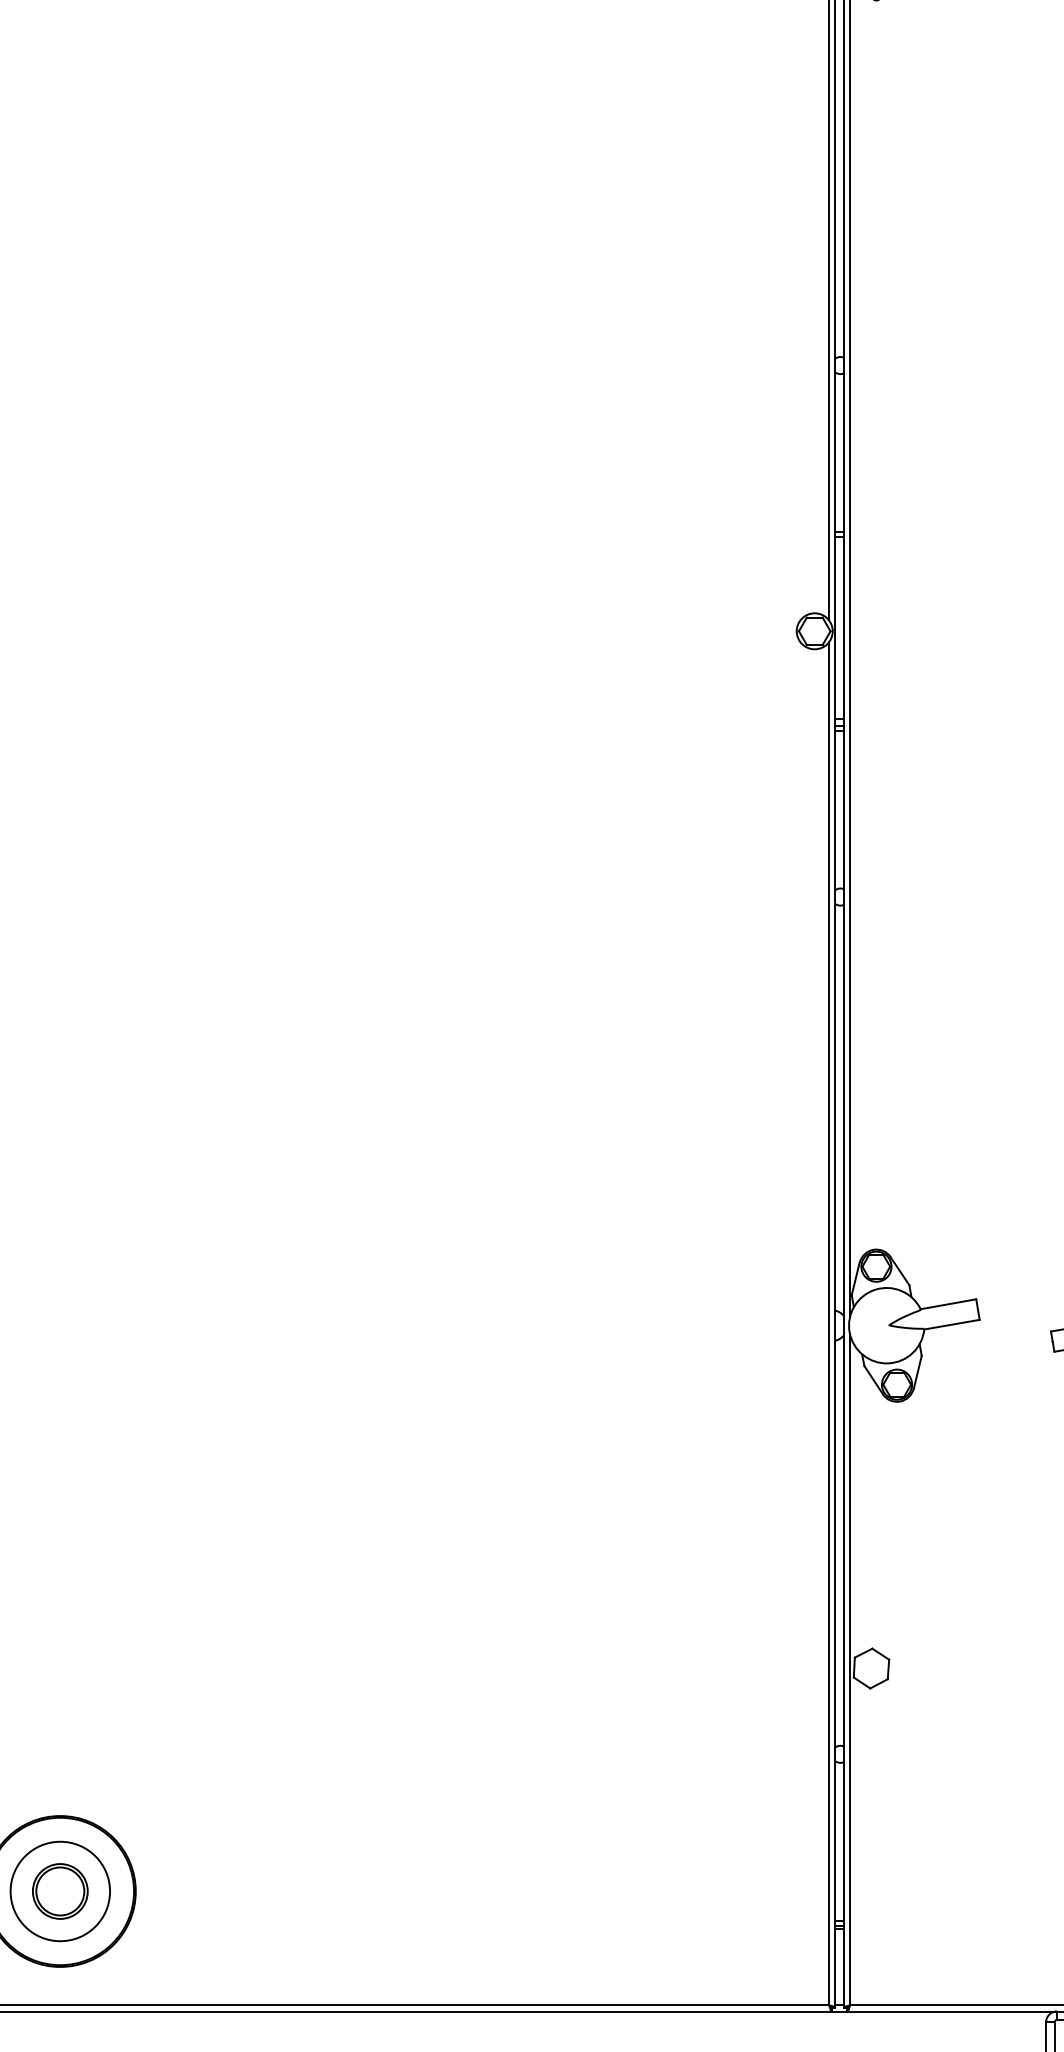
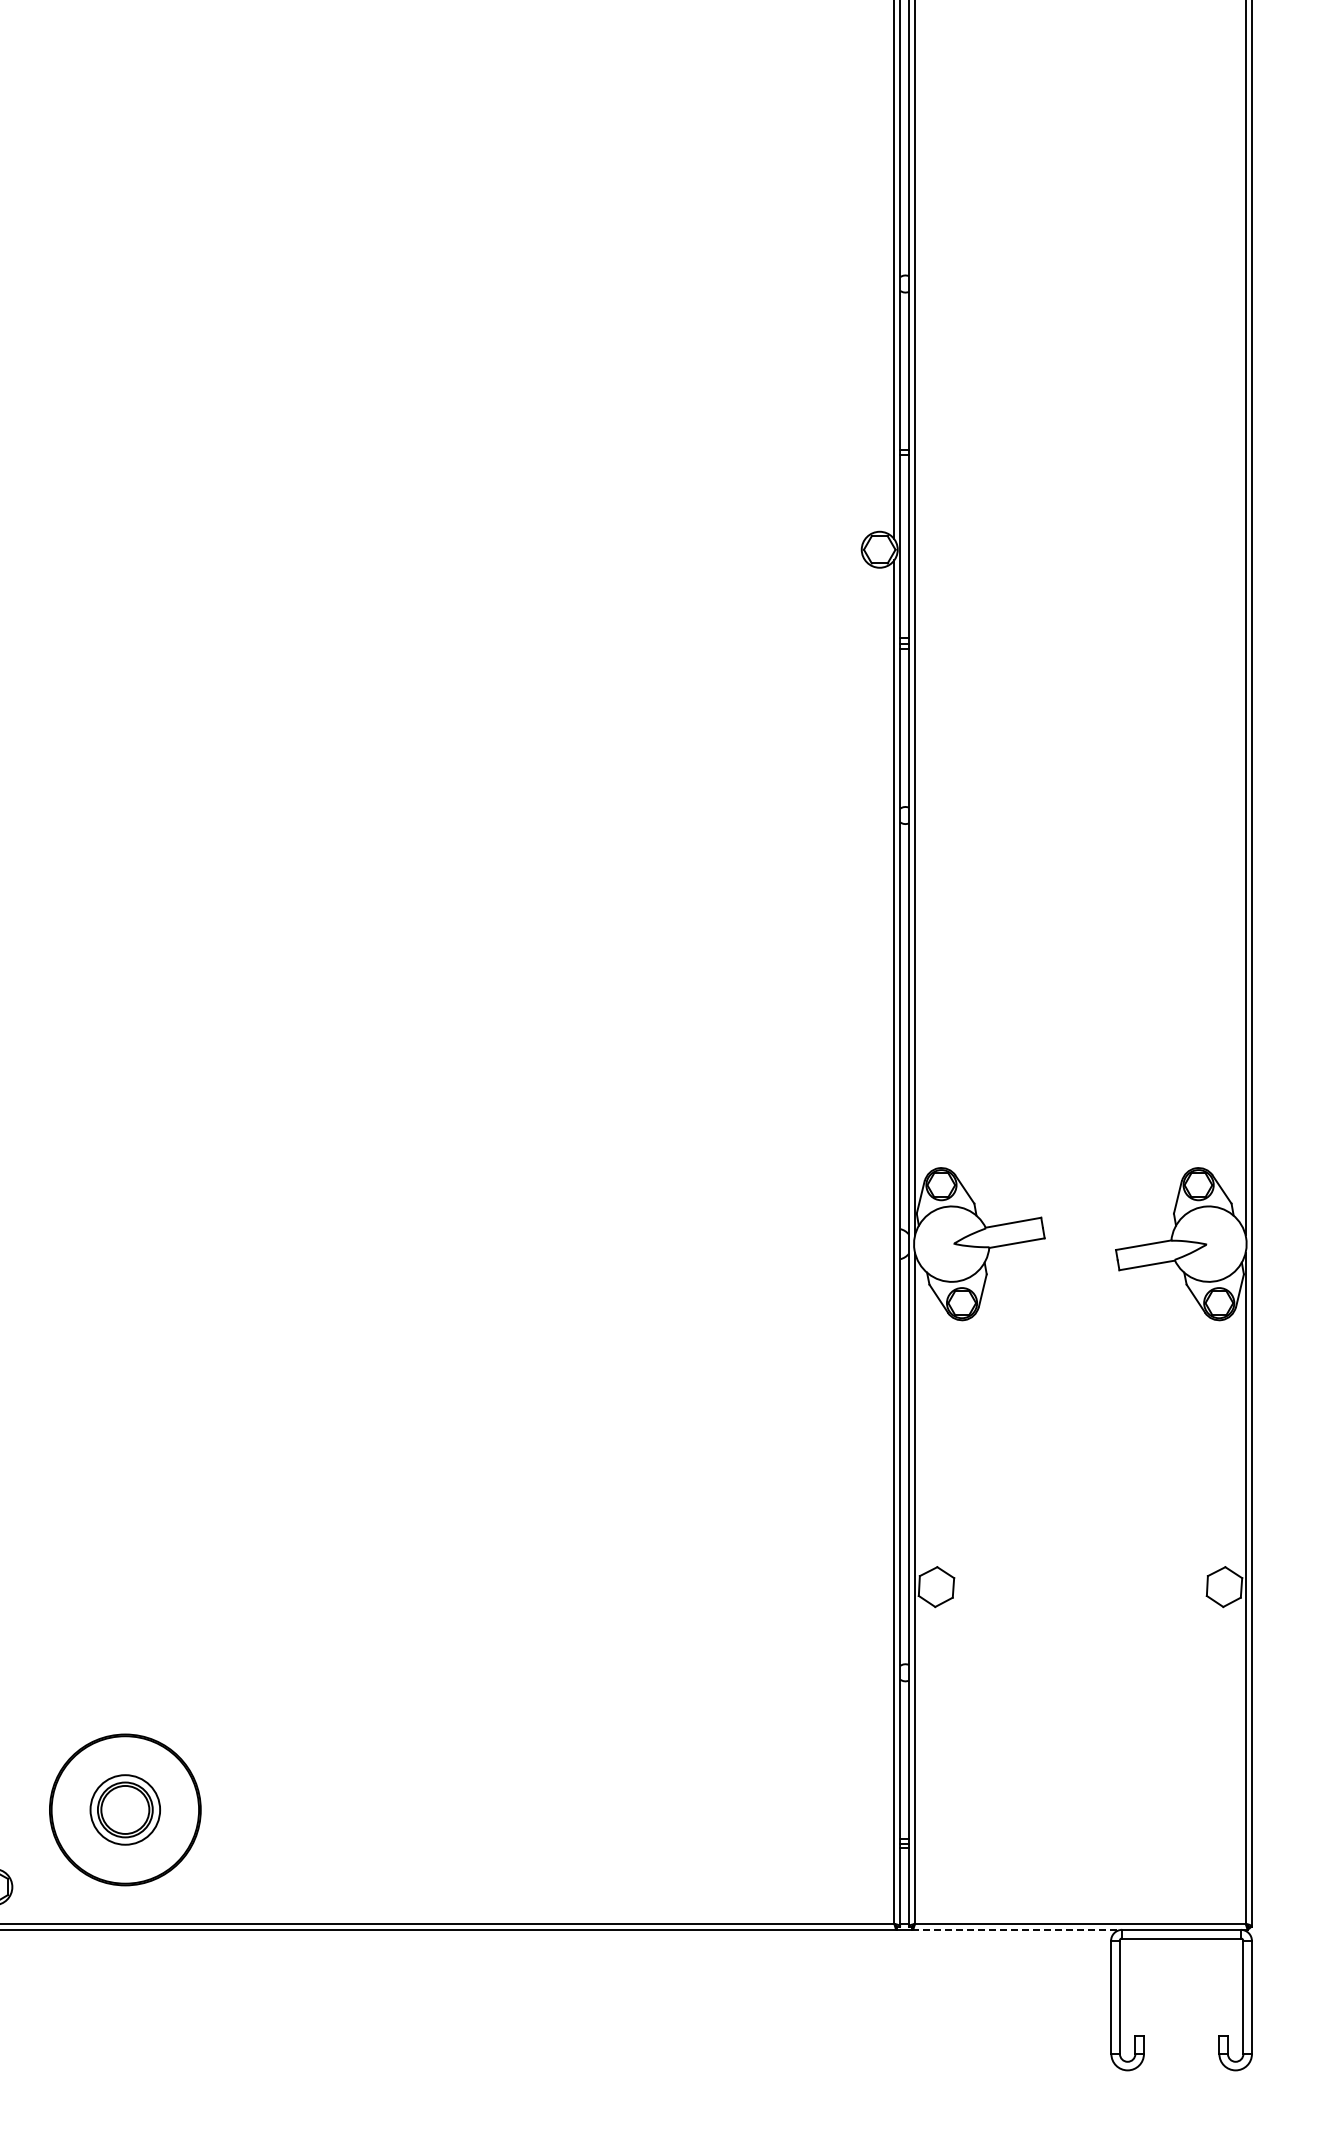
circle: (60, 1891) -> (125, 1809), size x0.7
line: (952, 2011) -> (1017, 1929), solid -> dashed

